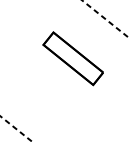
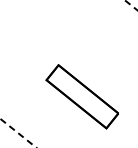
part: (72, 58) -> (81, 96), moved

